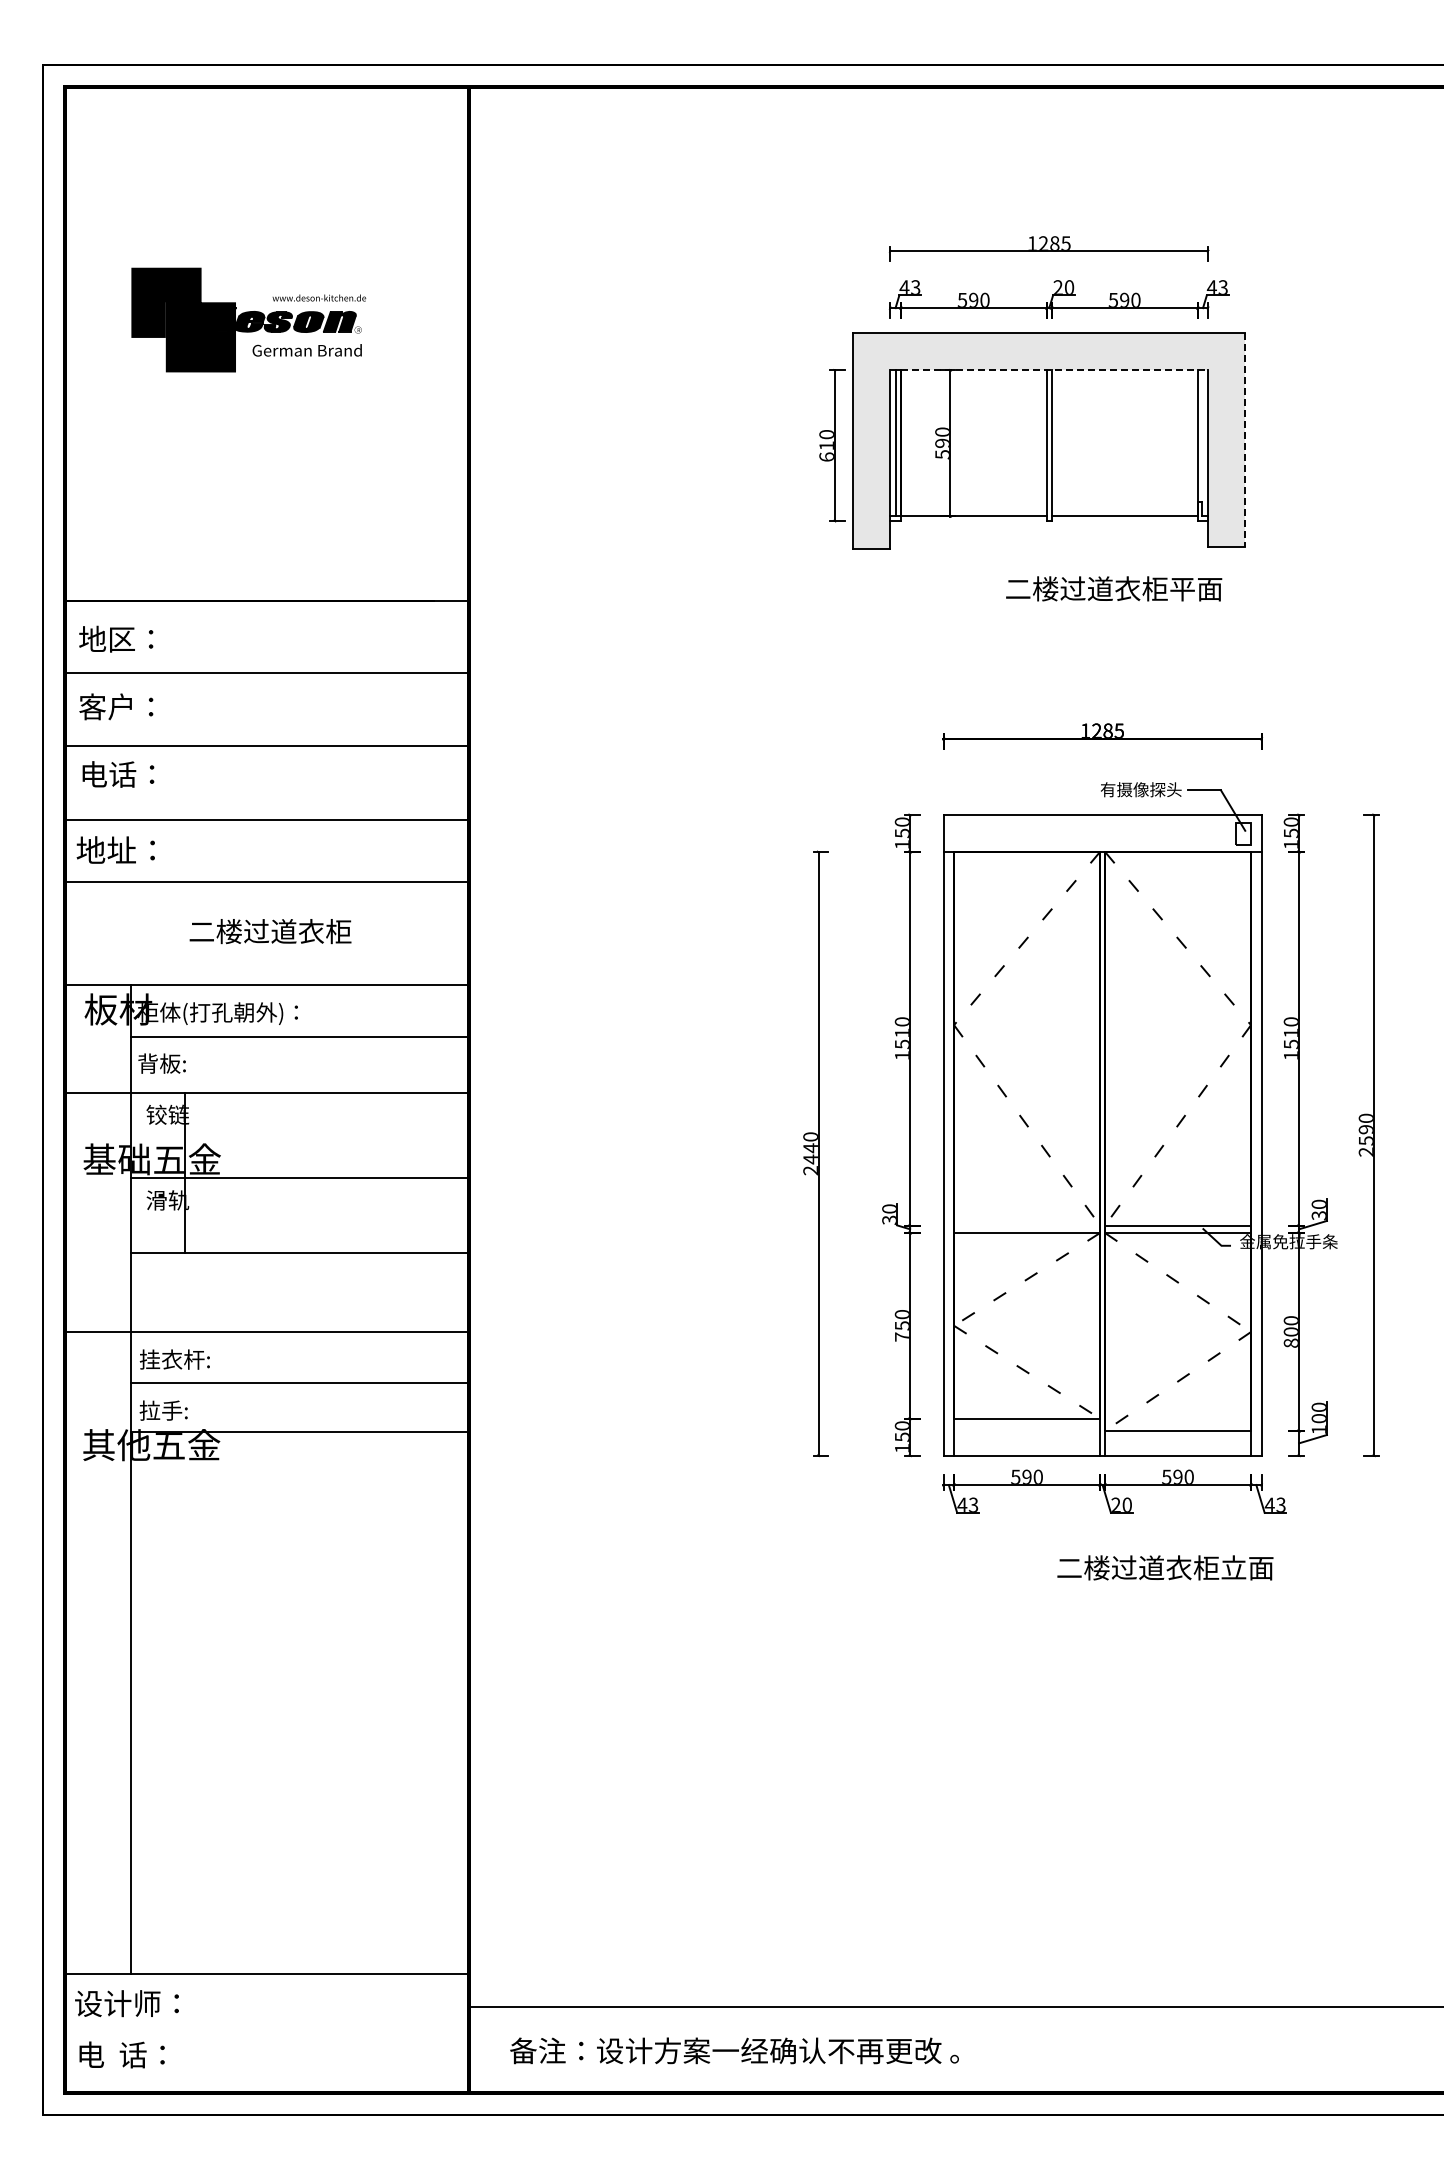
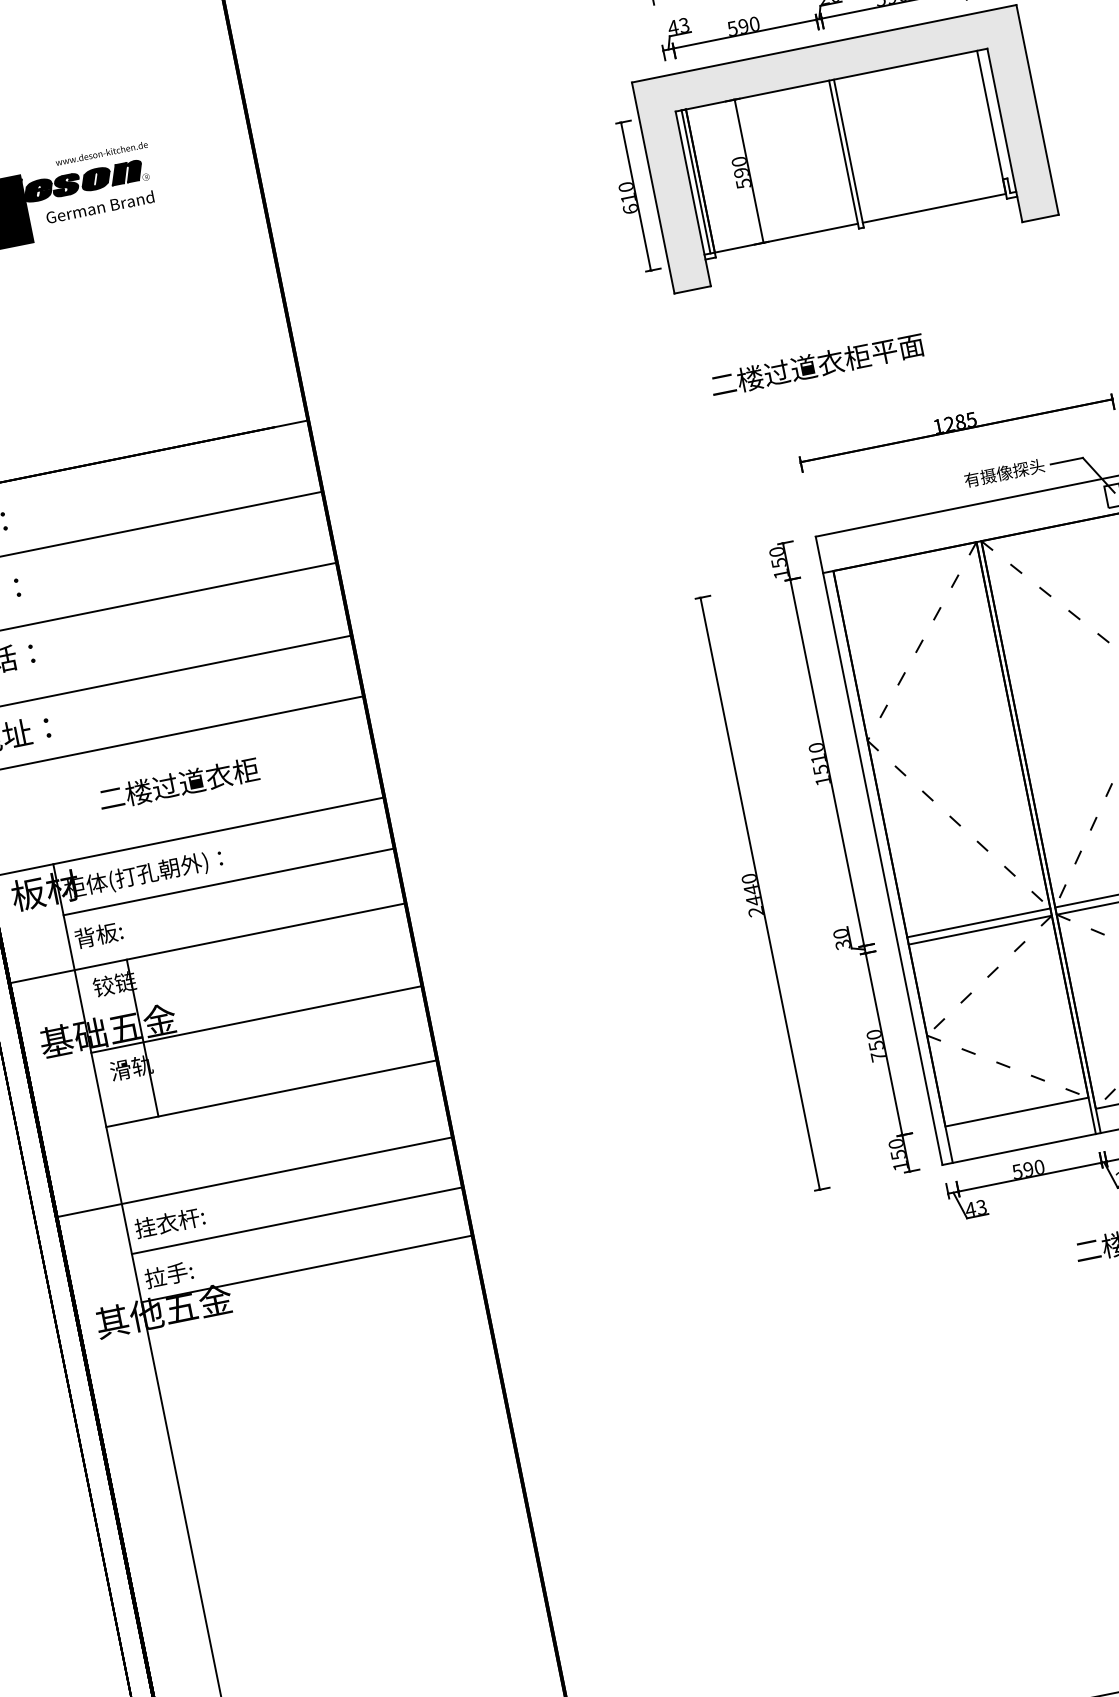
line: (1049, 370) -> (831, 80), dashed -> solid
line: (1245, 440) -> (1037, 110), dashed -> solid
text: (1114, 588) -> (817, 364), moved
line: (1027, 1225) -> (979, 922), added

